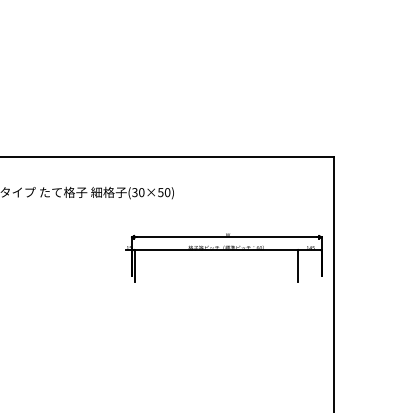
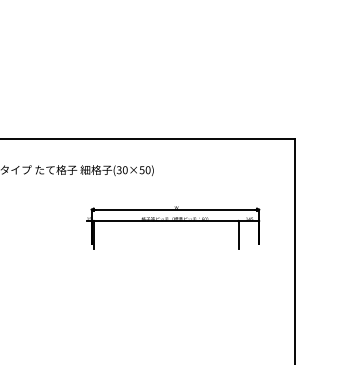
part: (224, 257) -> (173, 227), moved

